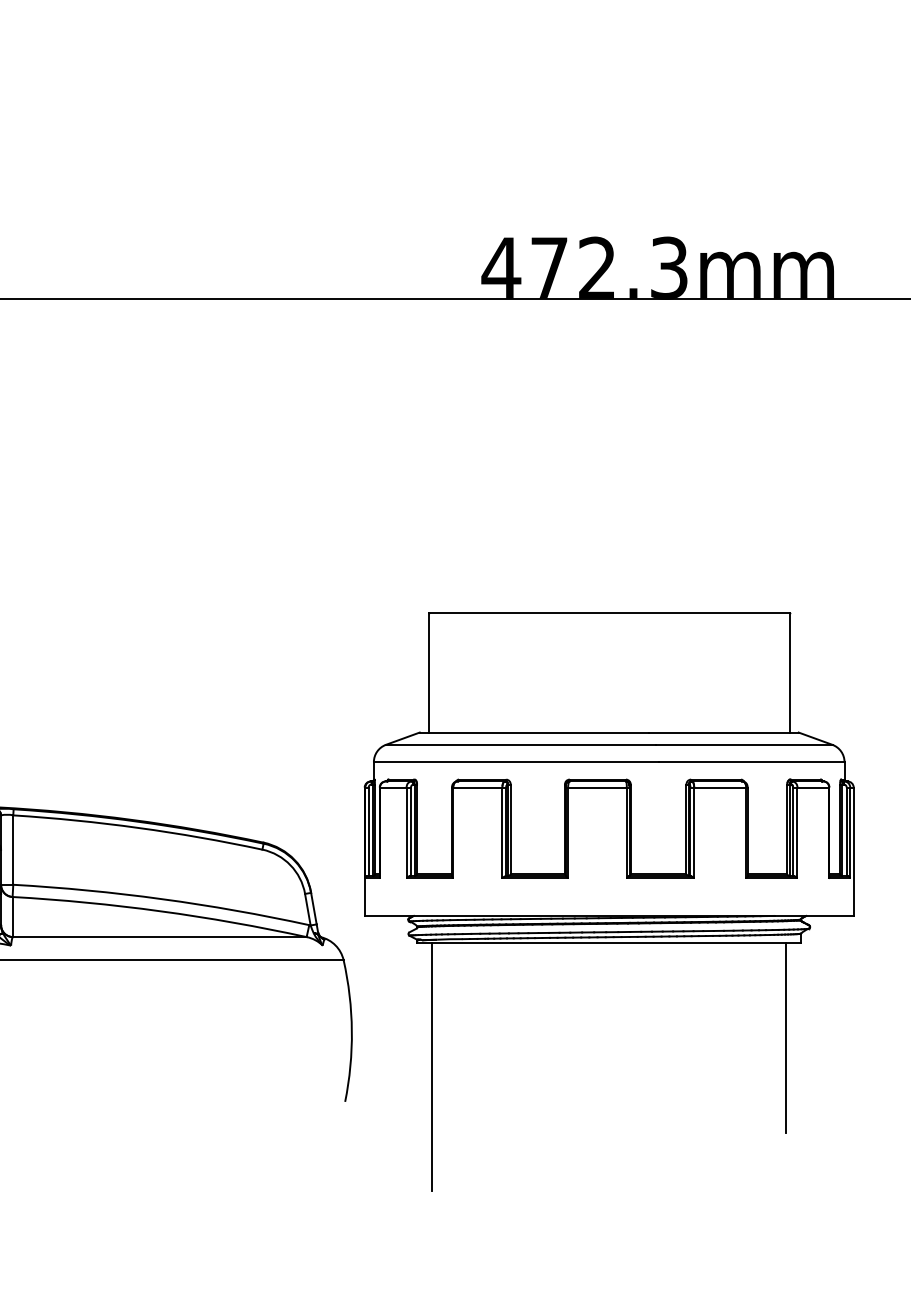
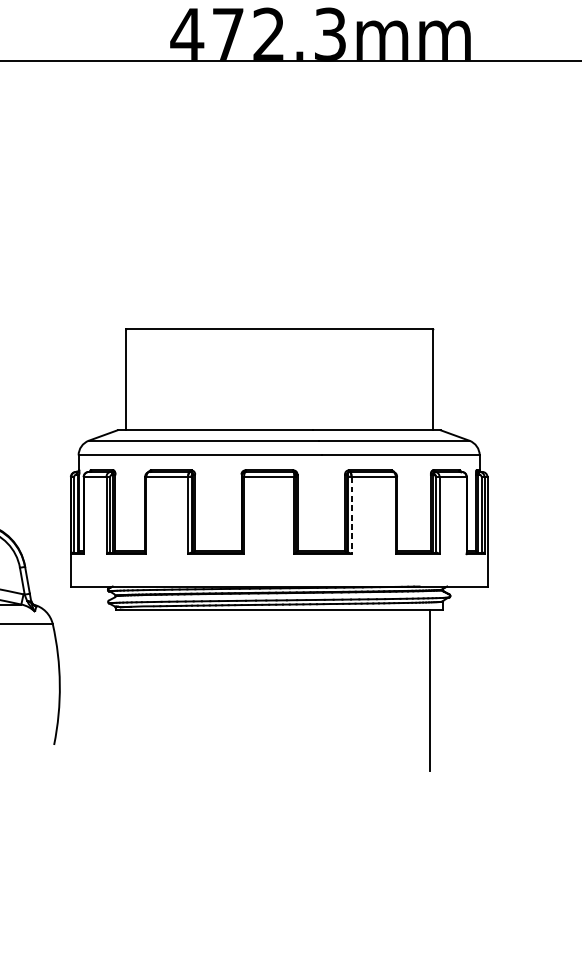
line: (694, 833) -> (351, 516), solid -> dashed
line: (431, 1066) -> (127, 714), removed

